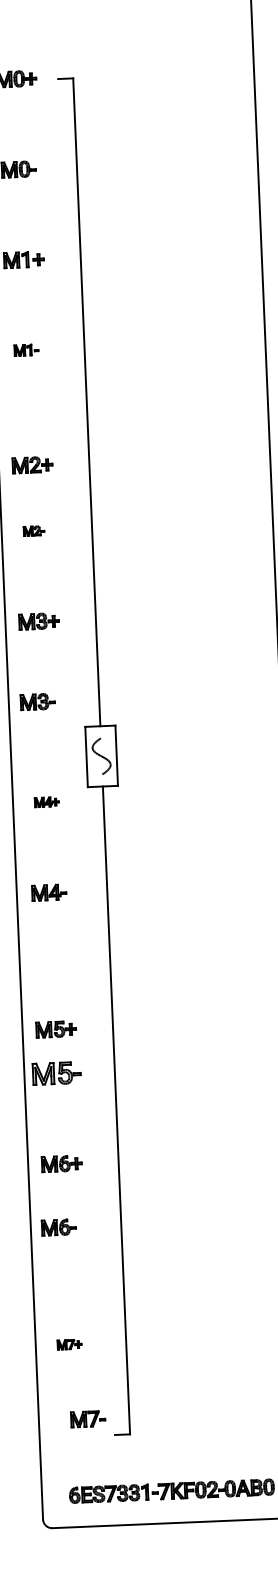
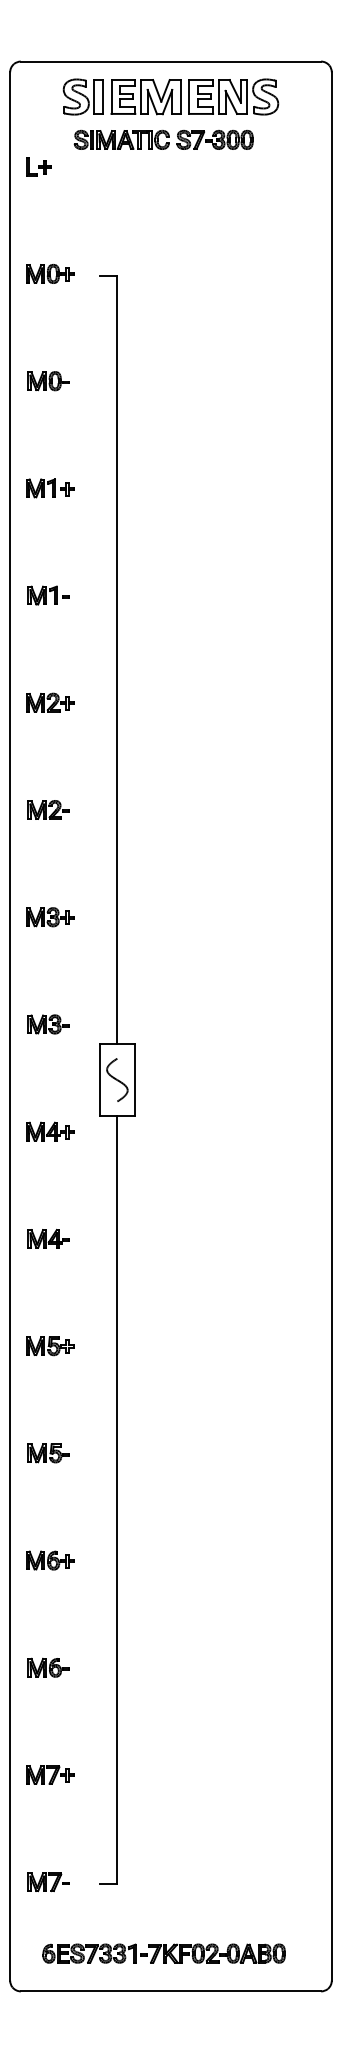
part: (26, 350) -> (48, 595), size x1.43
part: (32, 464) -> (50, 702), moved
part: (33, 530) -> (48, 809), size x1.67
part: (37, 701) -> (48, 1024), moved
part: (47, 802) -> (50, 1131), size x1.67
part: (56, 1029) -> (50, 1346), moved
part: (56, 1073) -> (48, 1453), size x0.71
part: (58, 1227) -> (48, 1667), moved
part: (69, 1344) -> (50, 1774), size x1.67
part: (88, 1419) -> (48, 1882), moved

